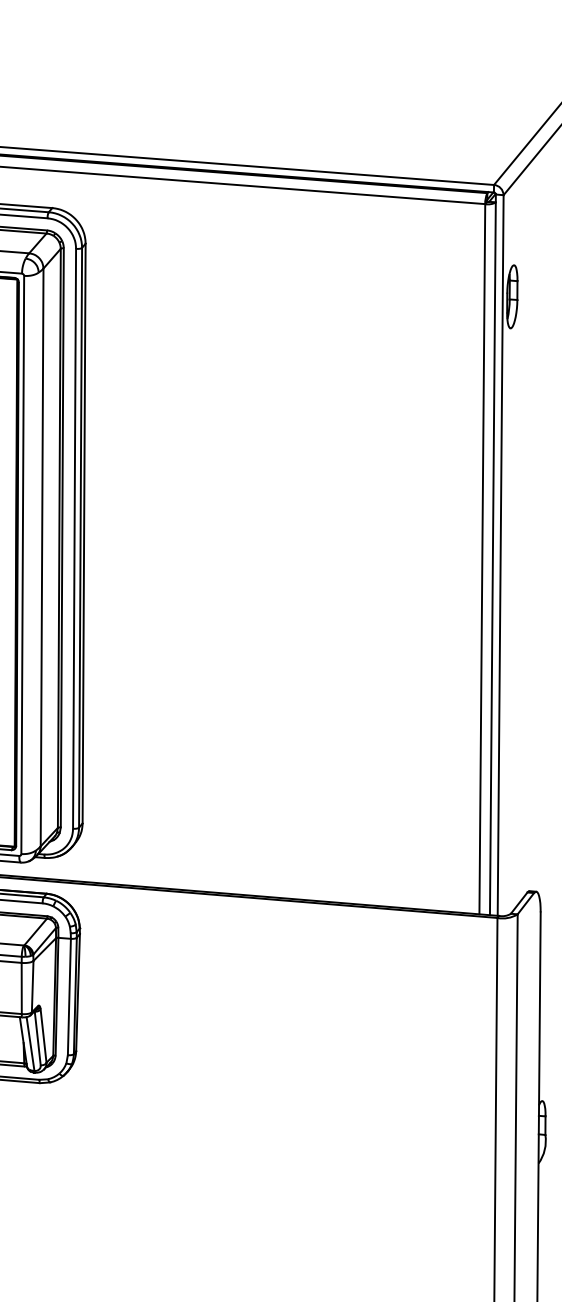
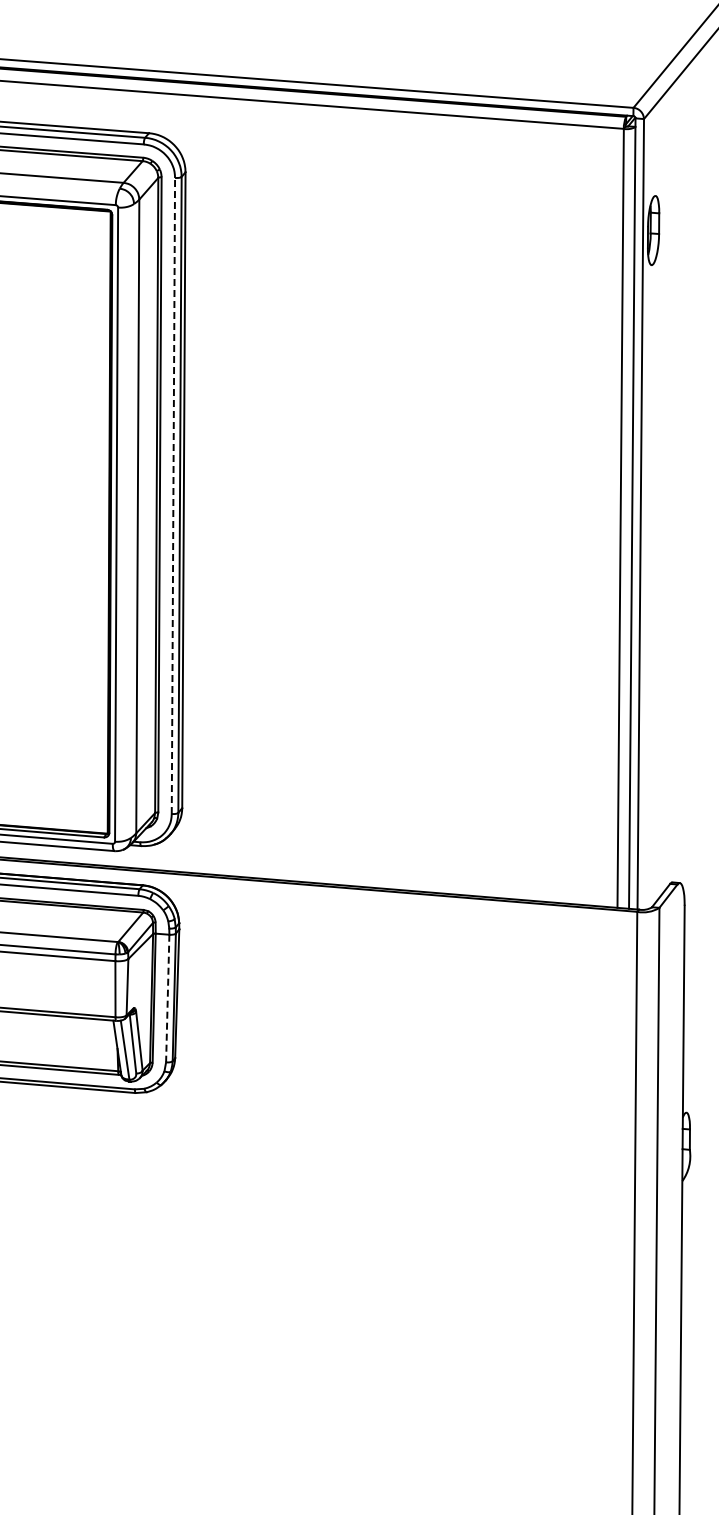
line: (74, 538) -> (173, 495), solid -> dashed
line: (69, 996) -> (167, 998), solid -> dashed

